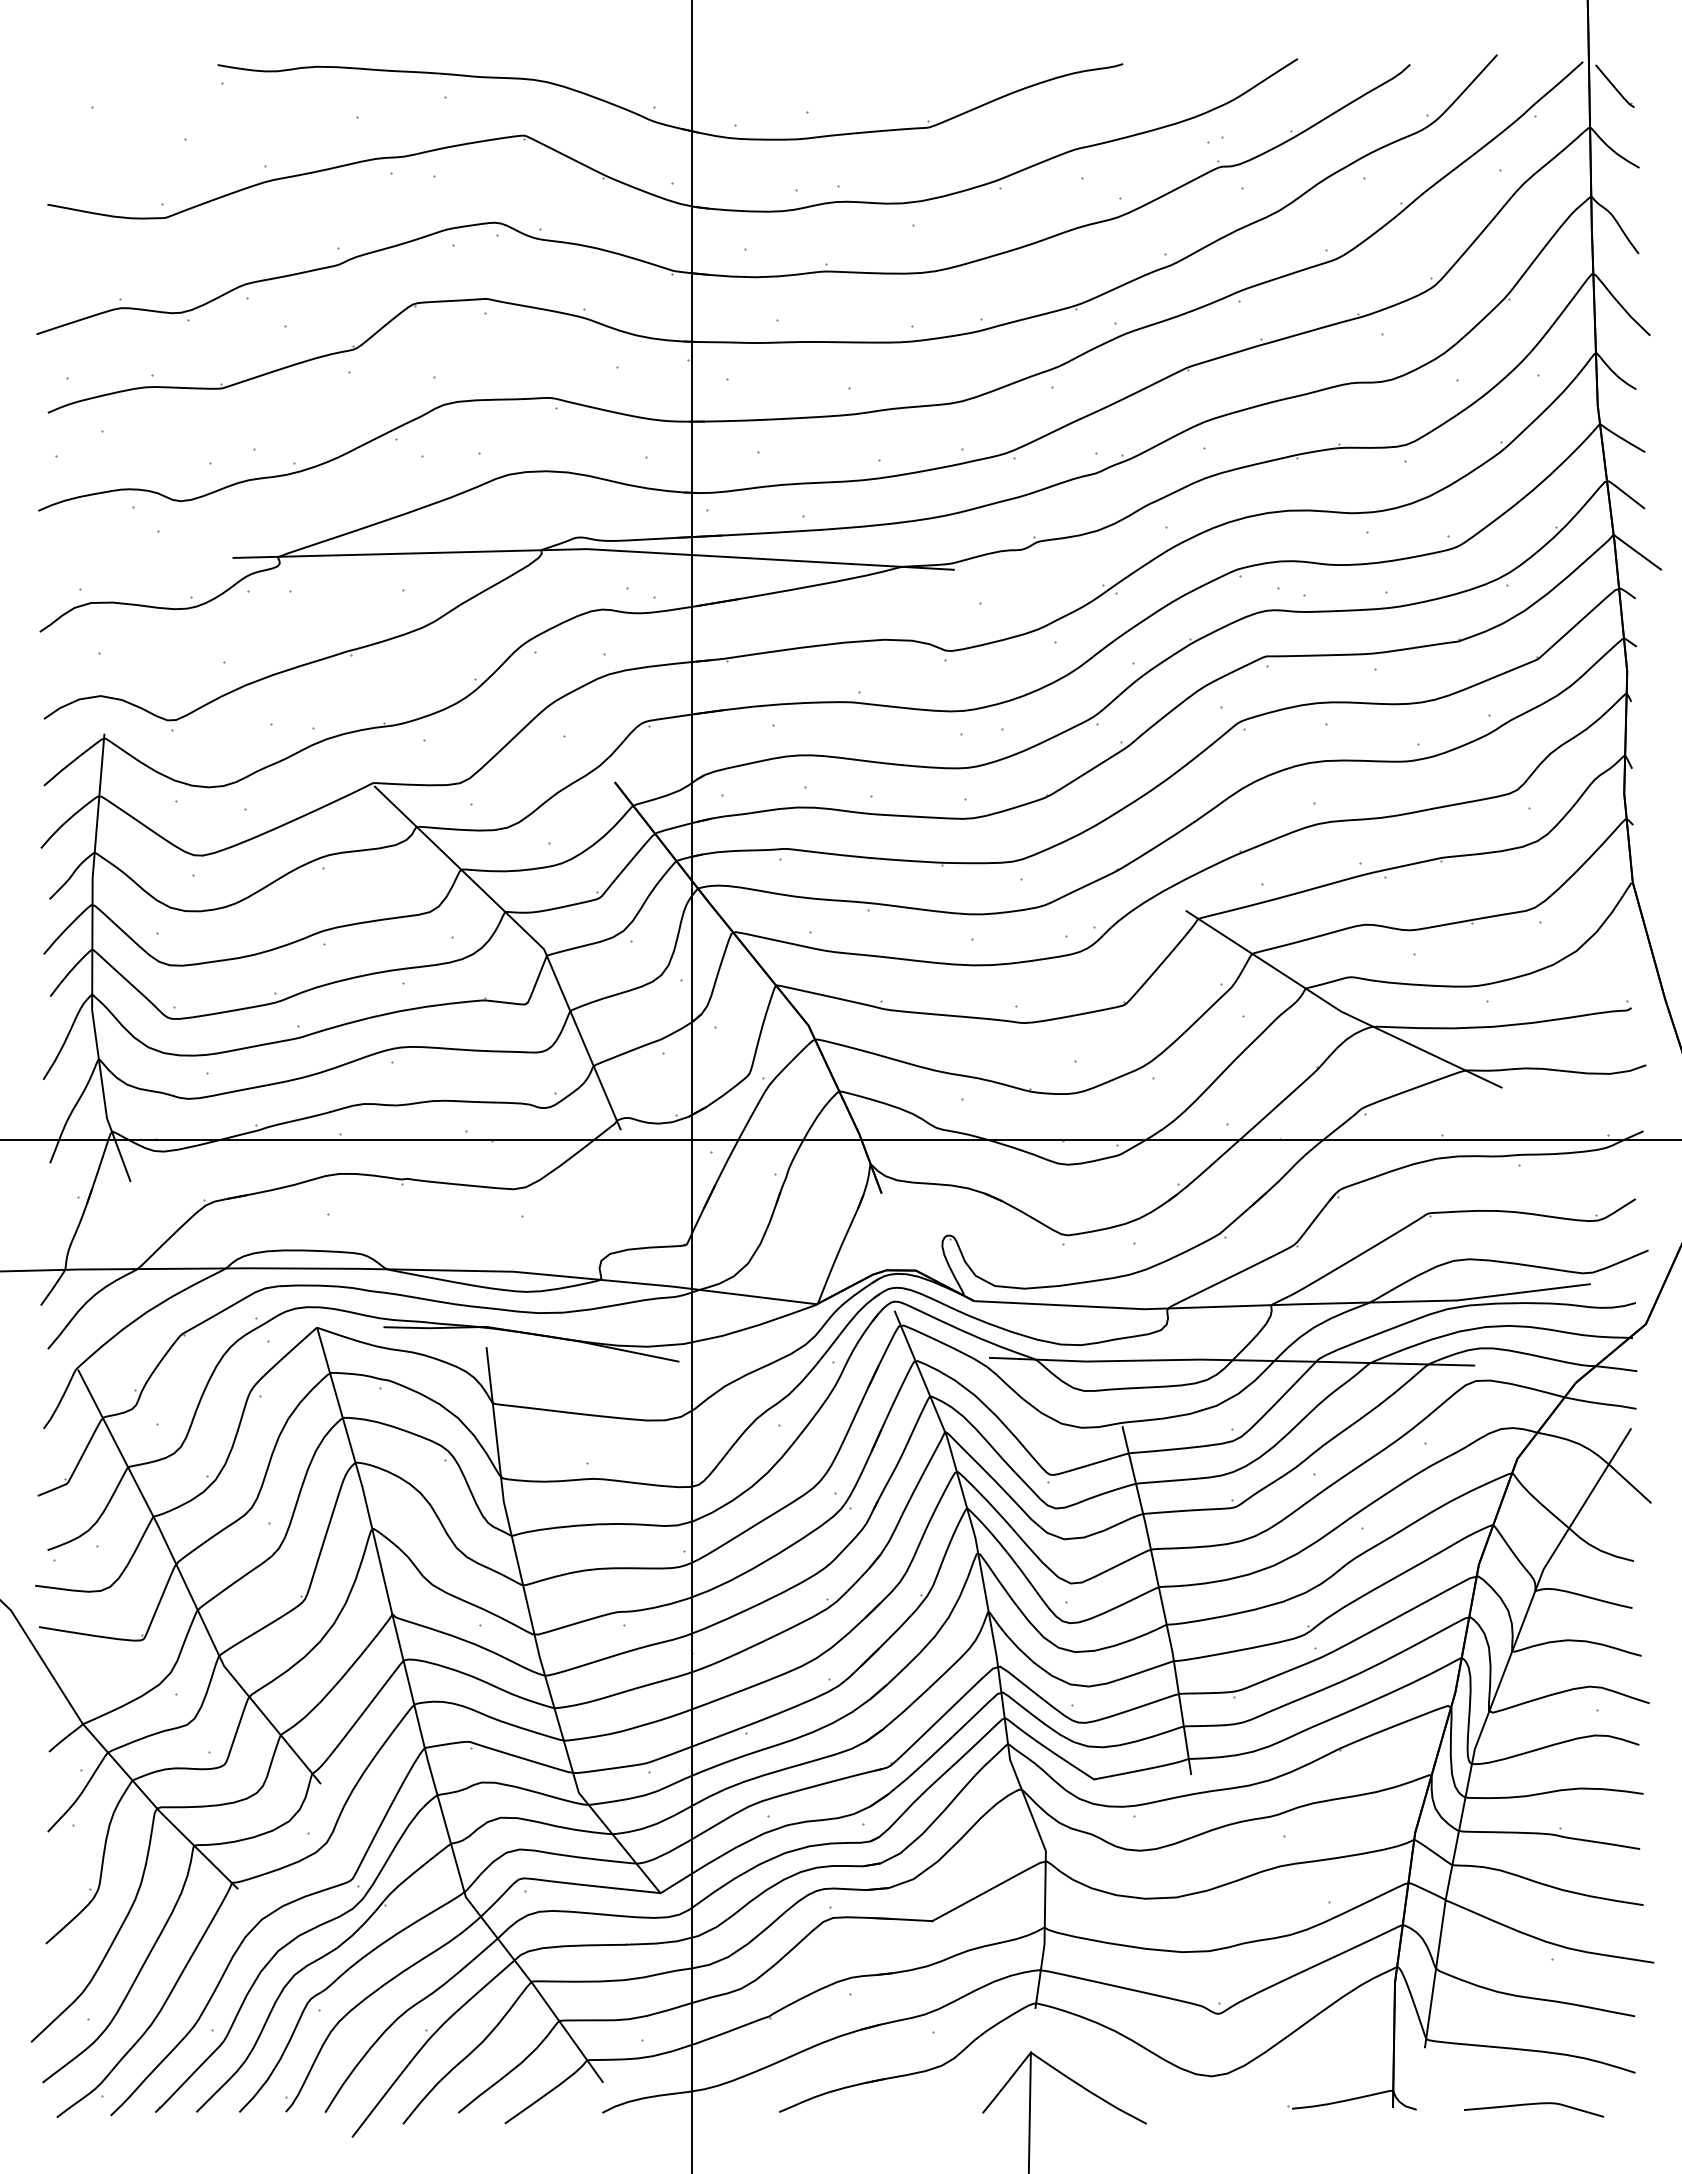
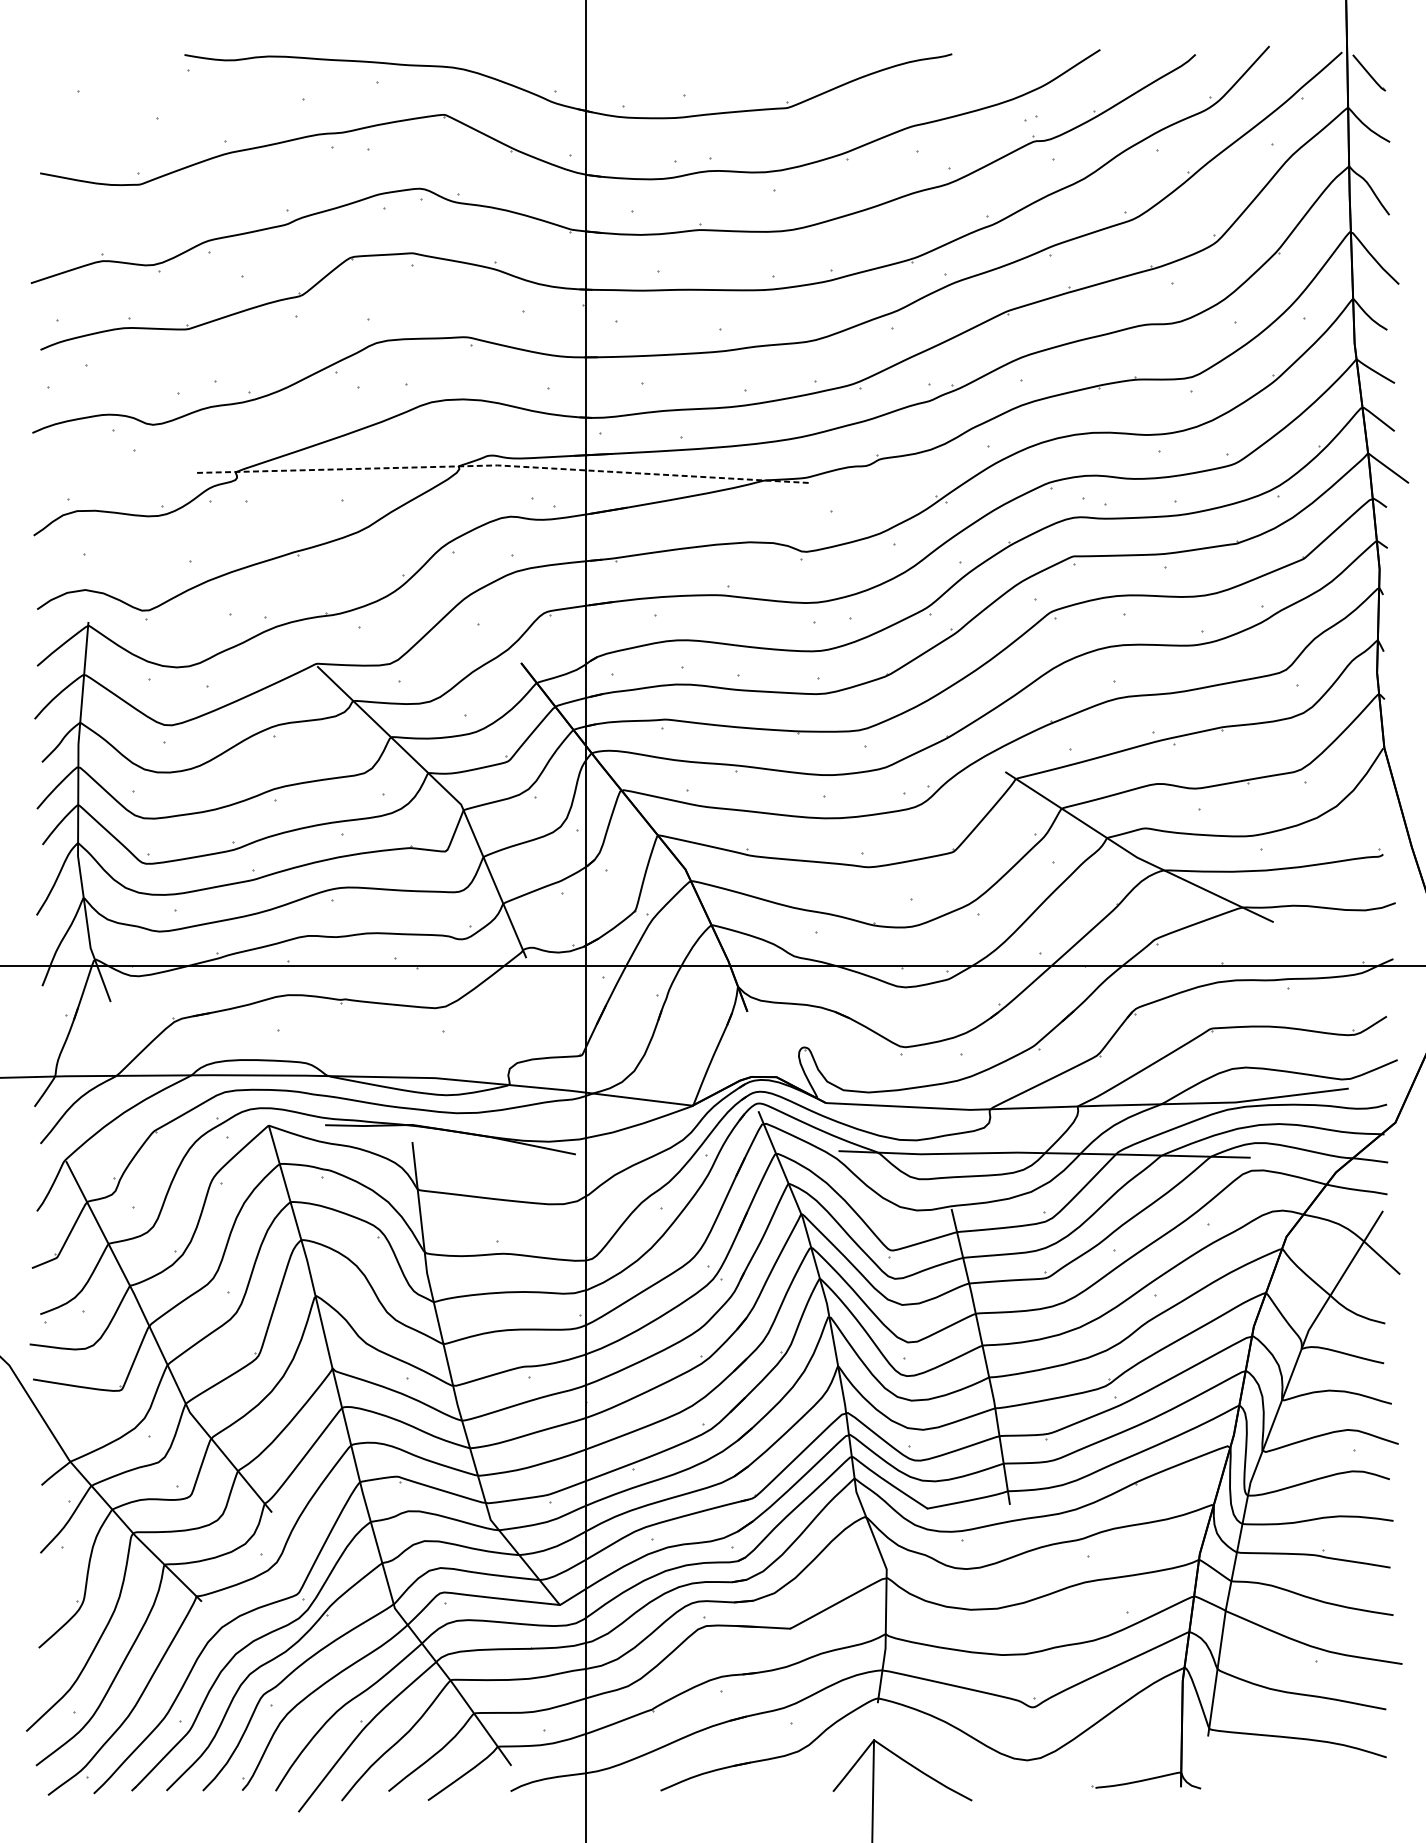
line: (593, 549) -> (503, 465), solid -> dashed
curve: (1534, 2104) -> (1301, 1784), removed

